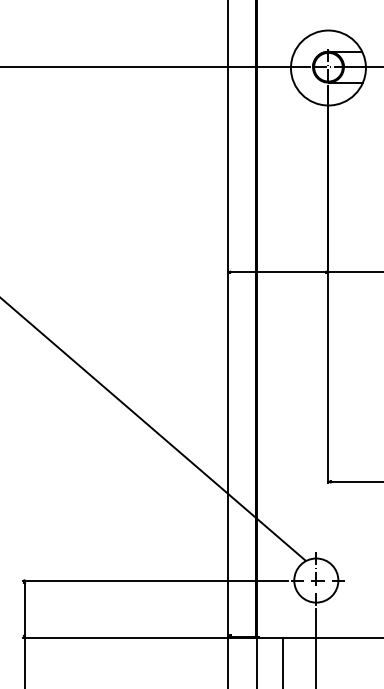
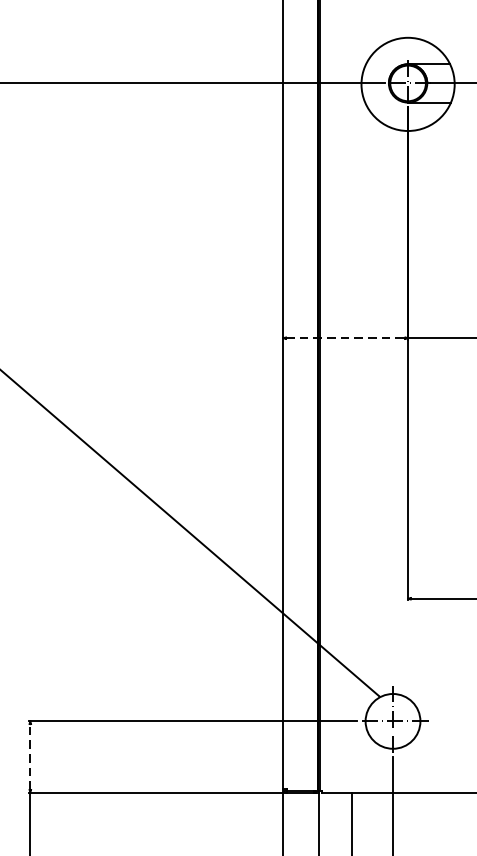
line: (278, 272) -> (346, 338), solid -> dashed
line: (24, 609) -> (30, 757), solid -> dashed

